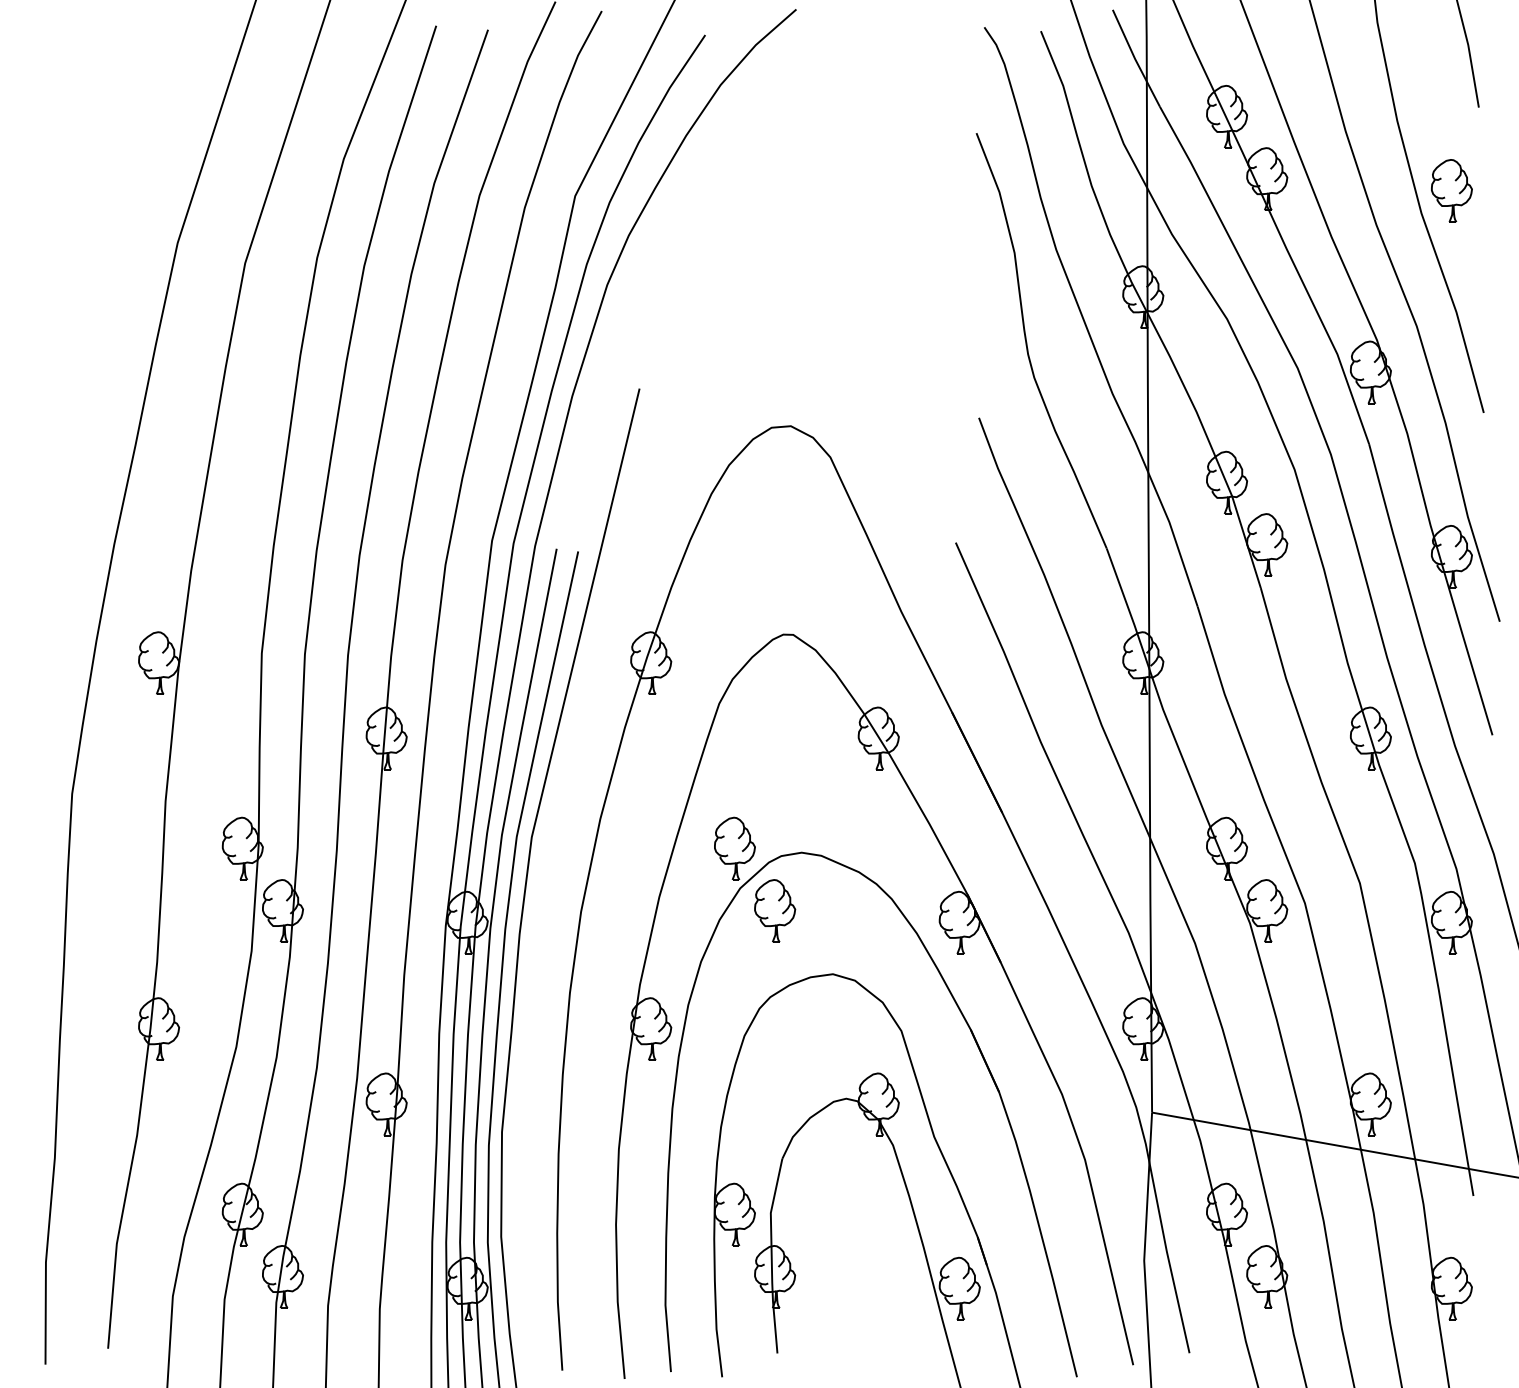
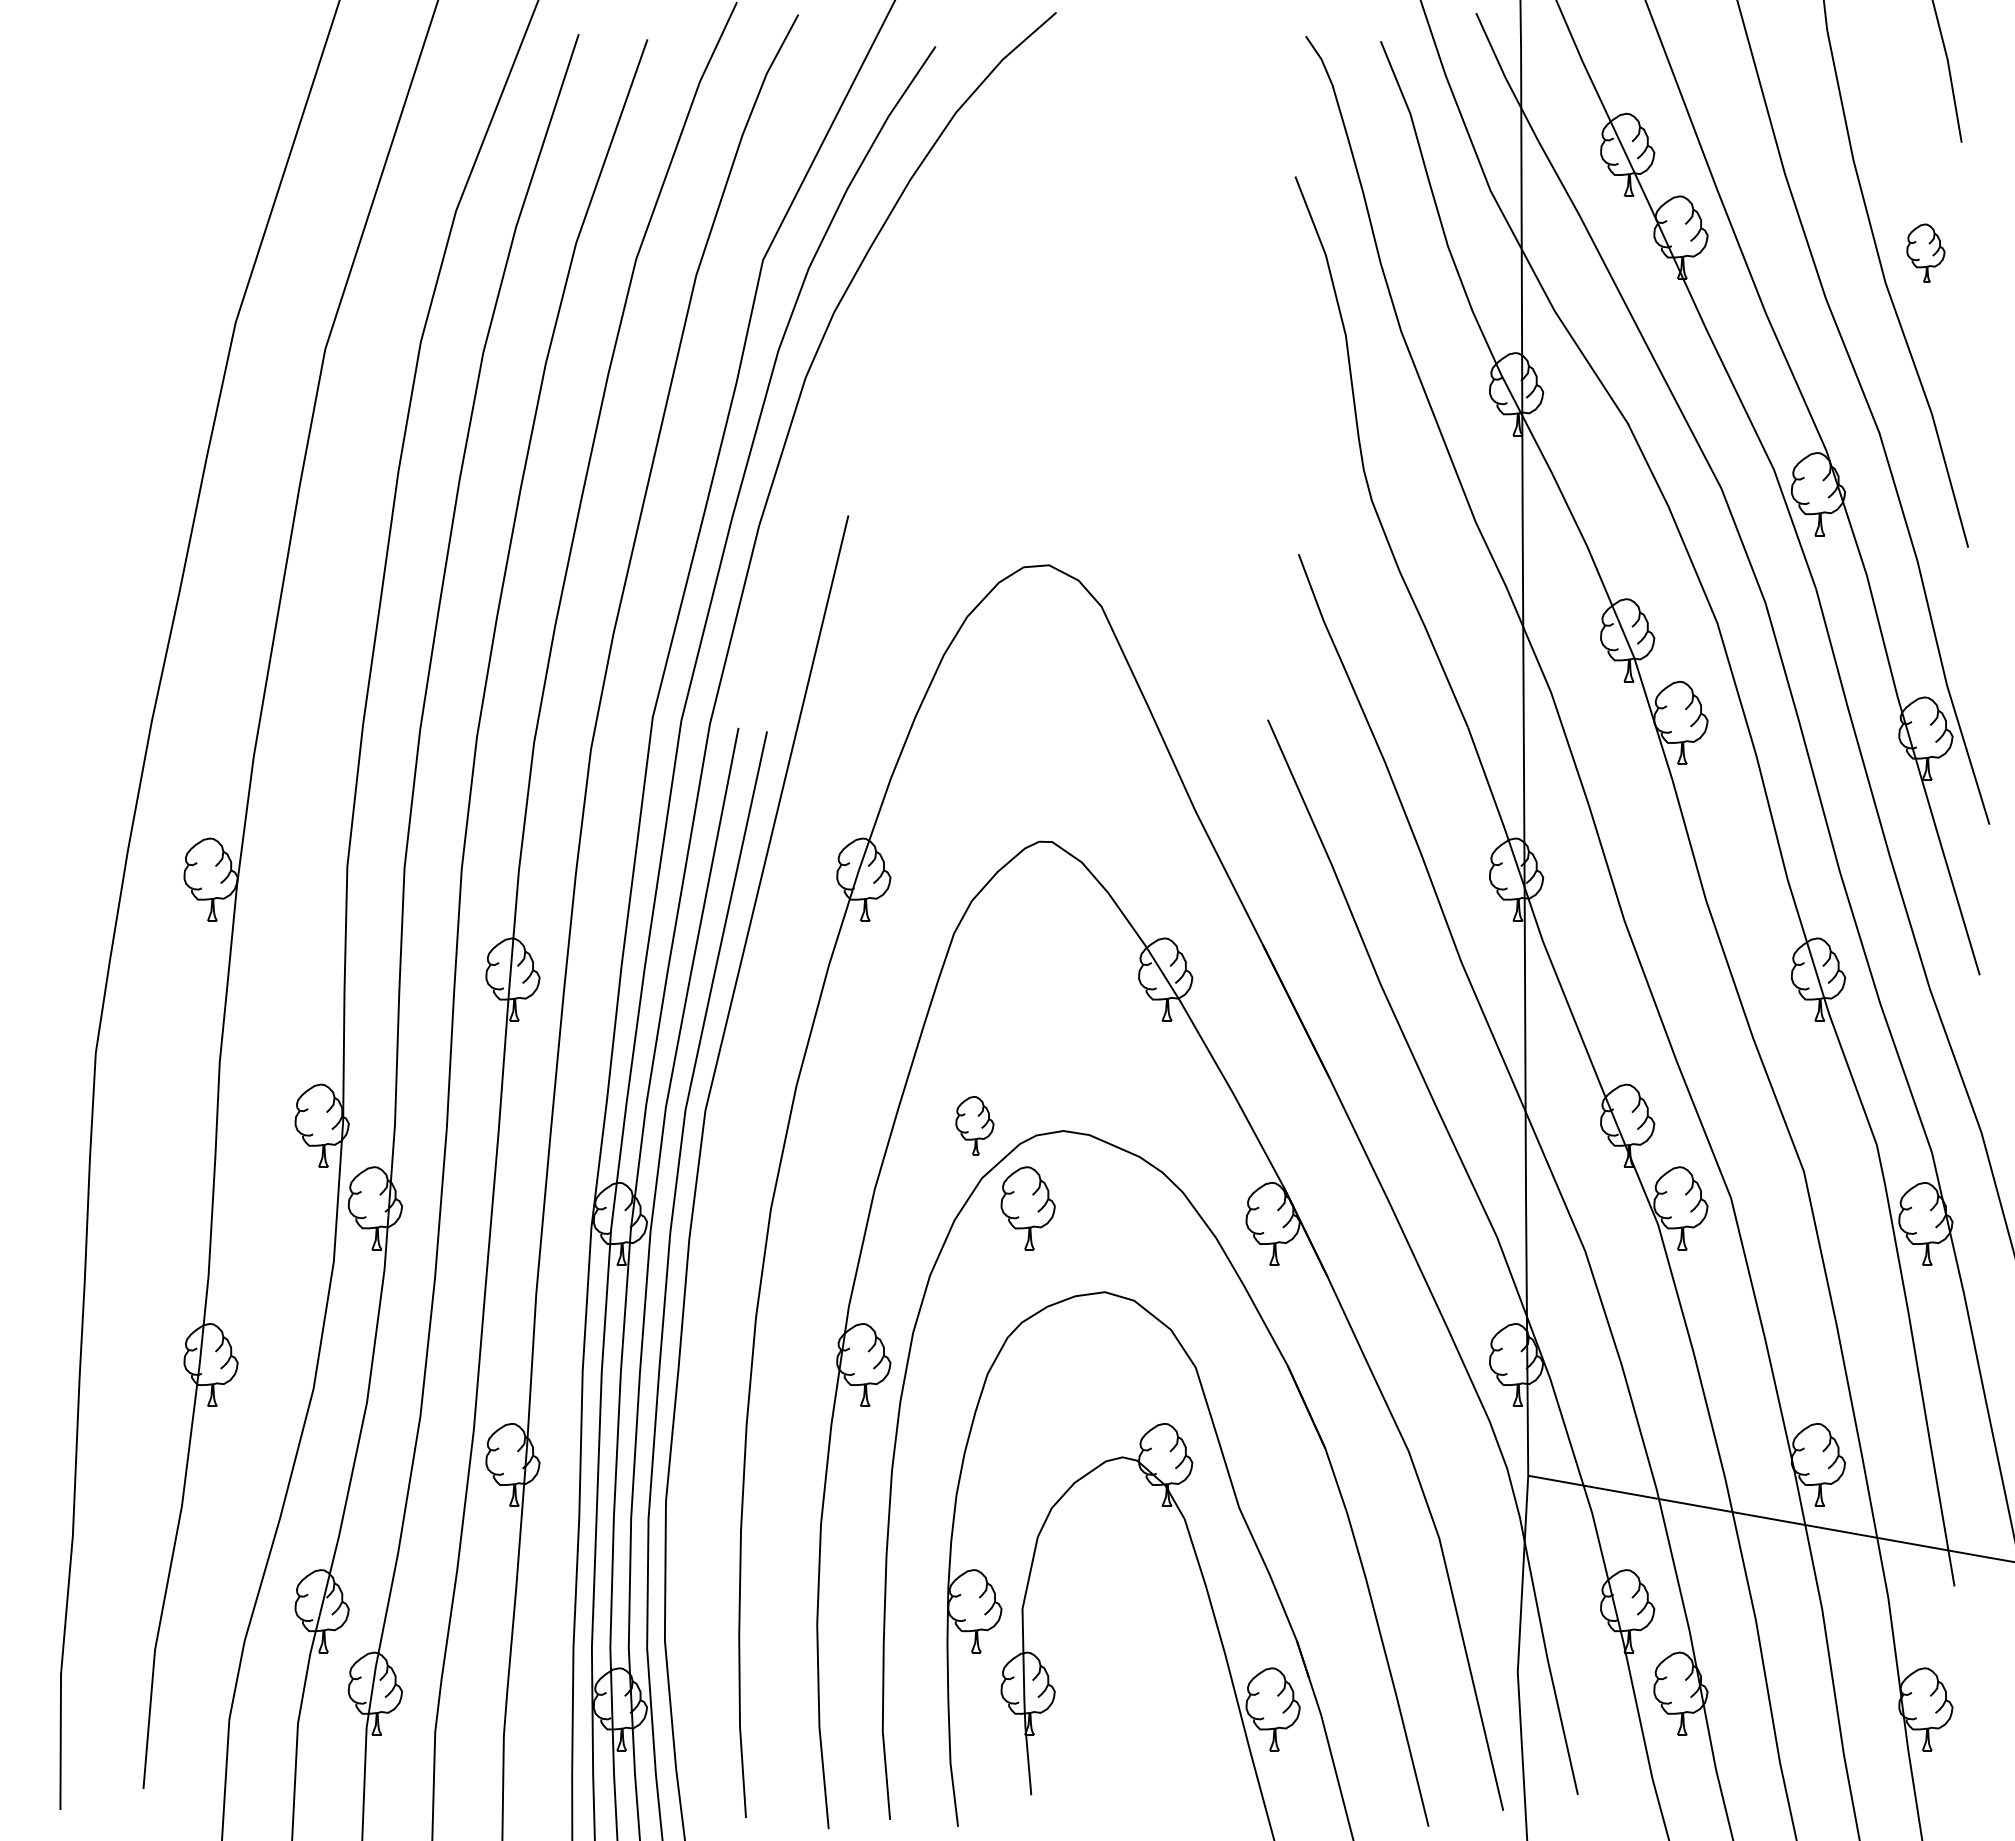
part: (1451, 191) -> (1925, 253), size x0.7
part: (734, 848) -> (974, 1125), size x0.7

